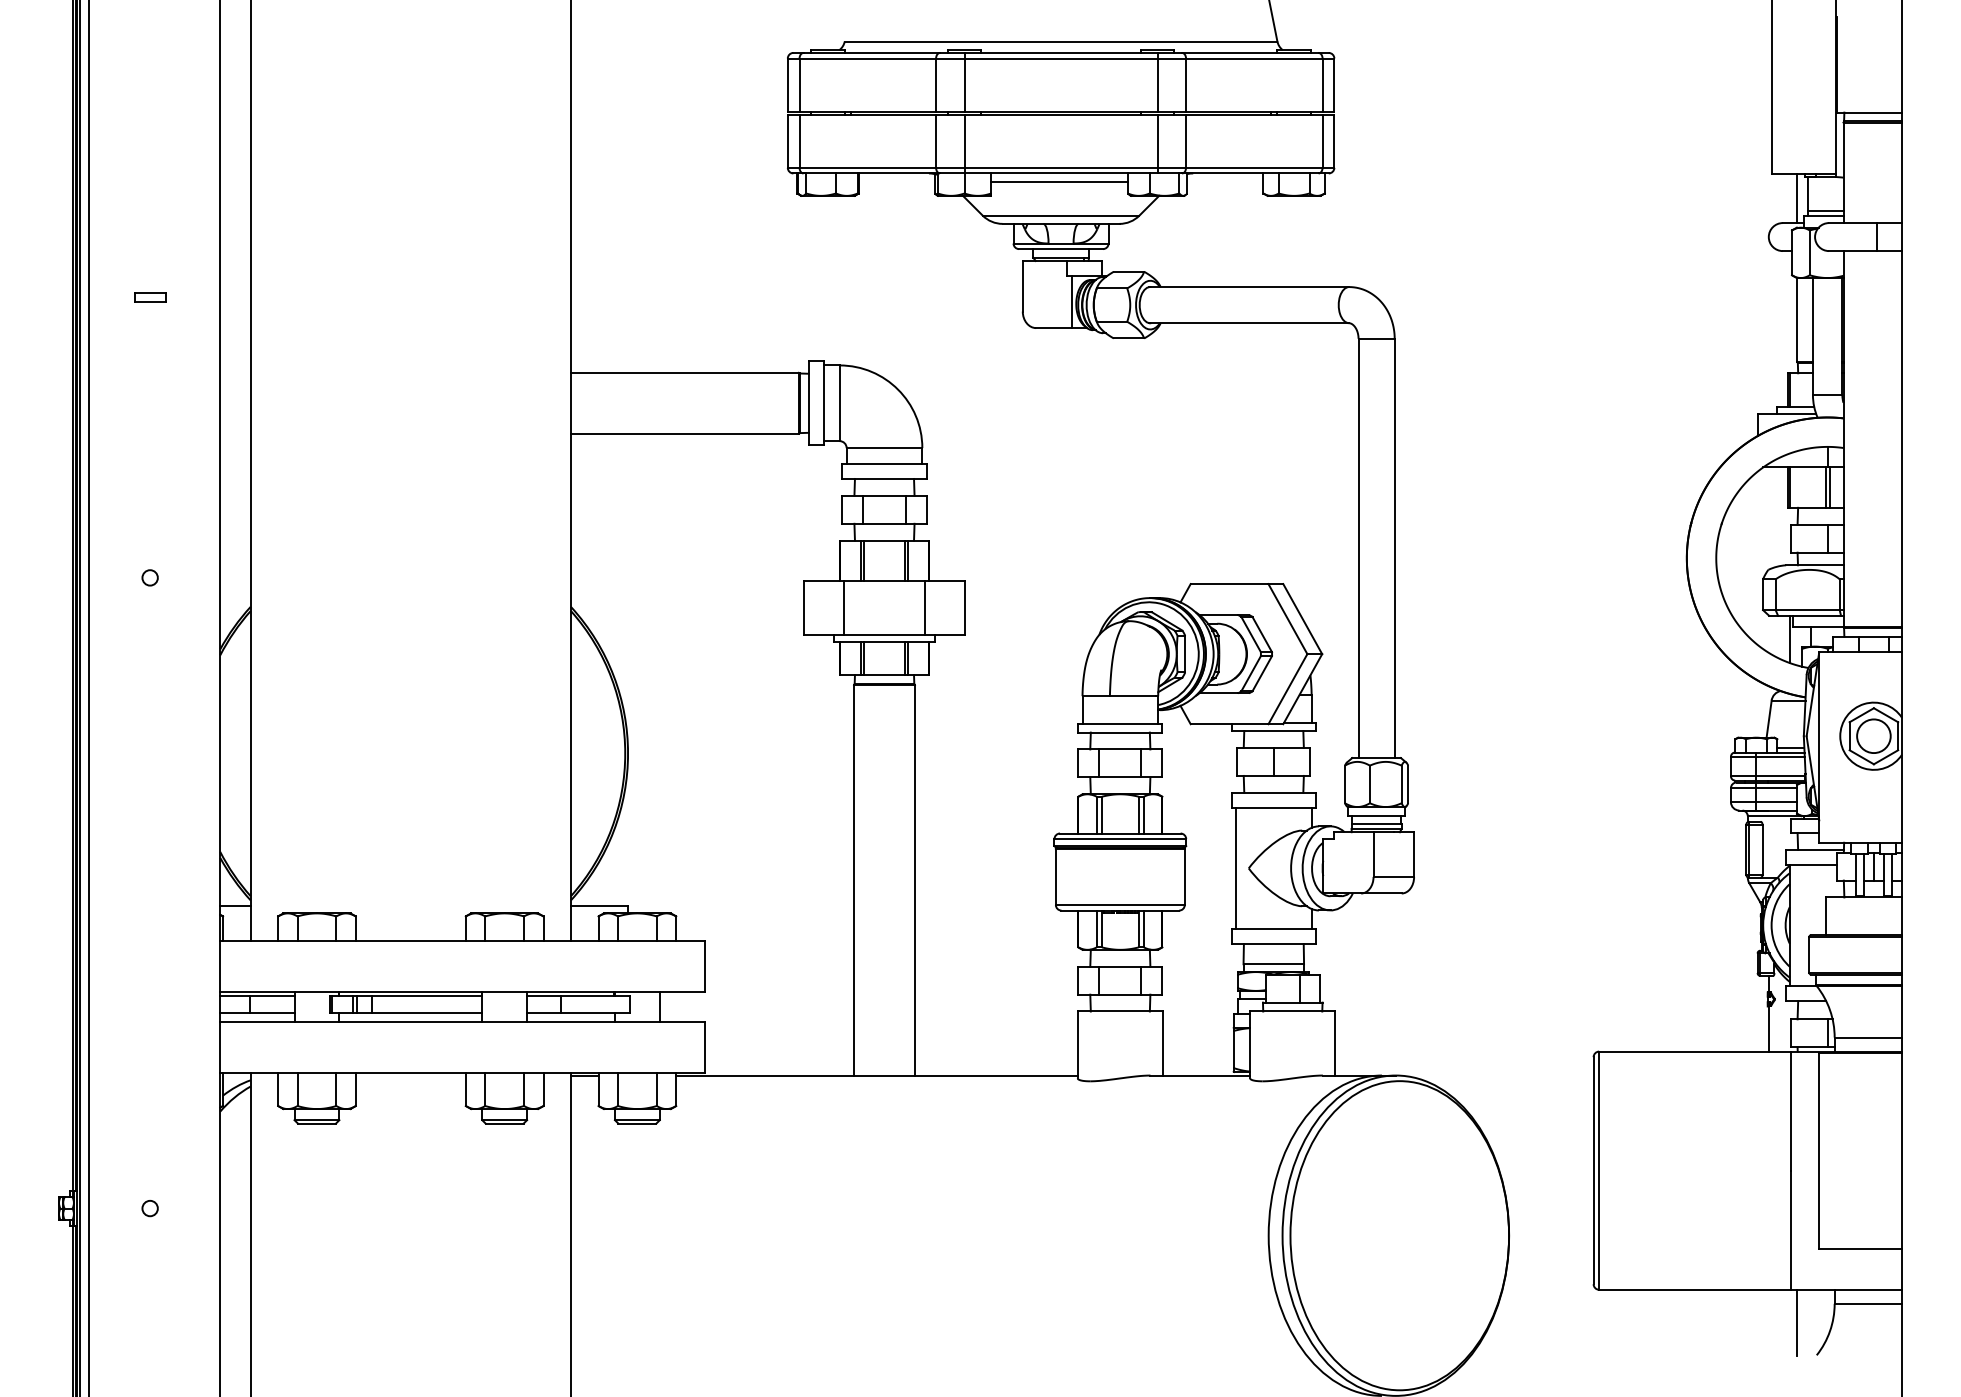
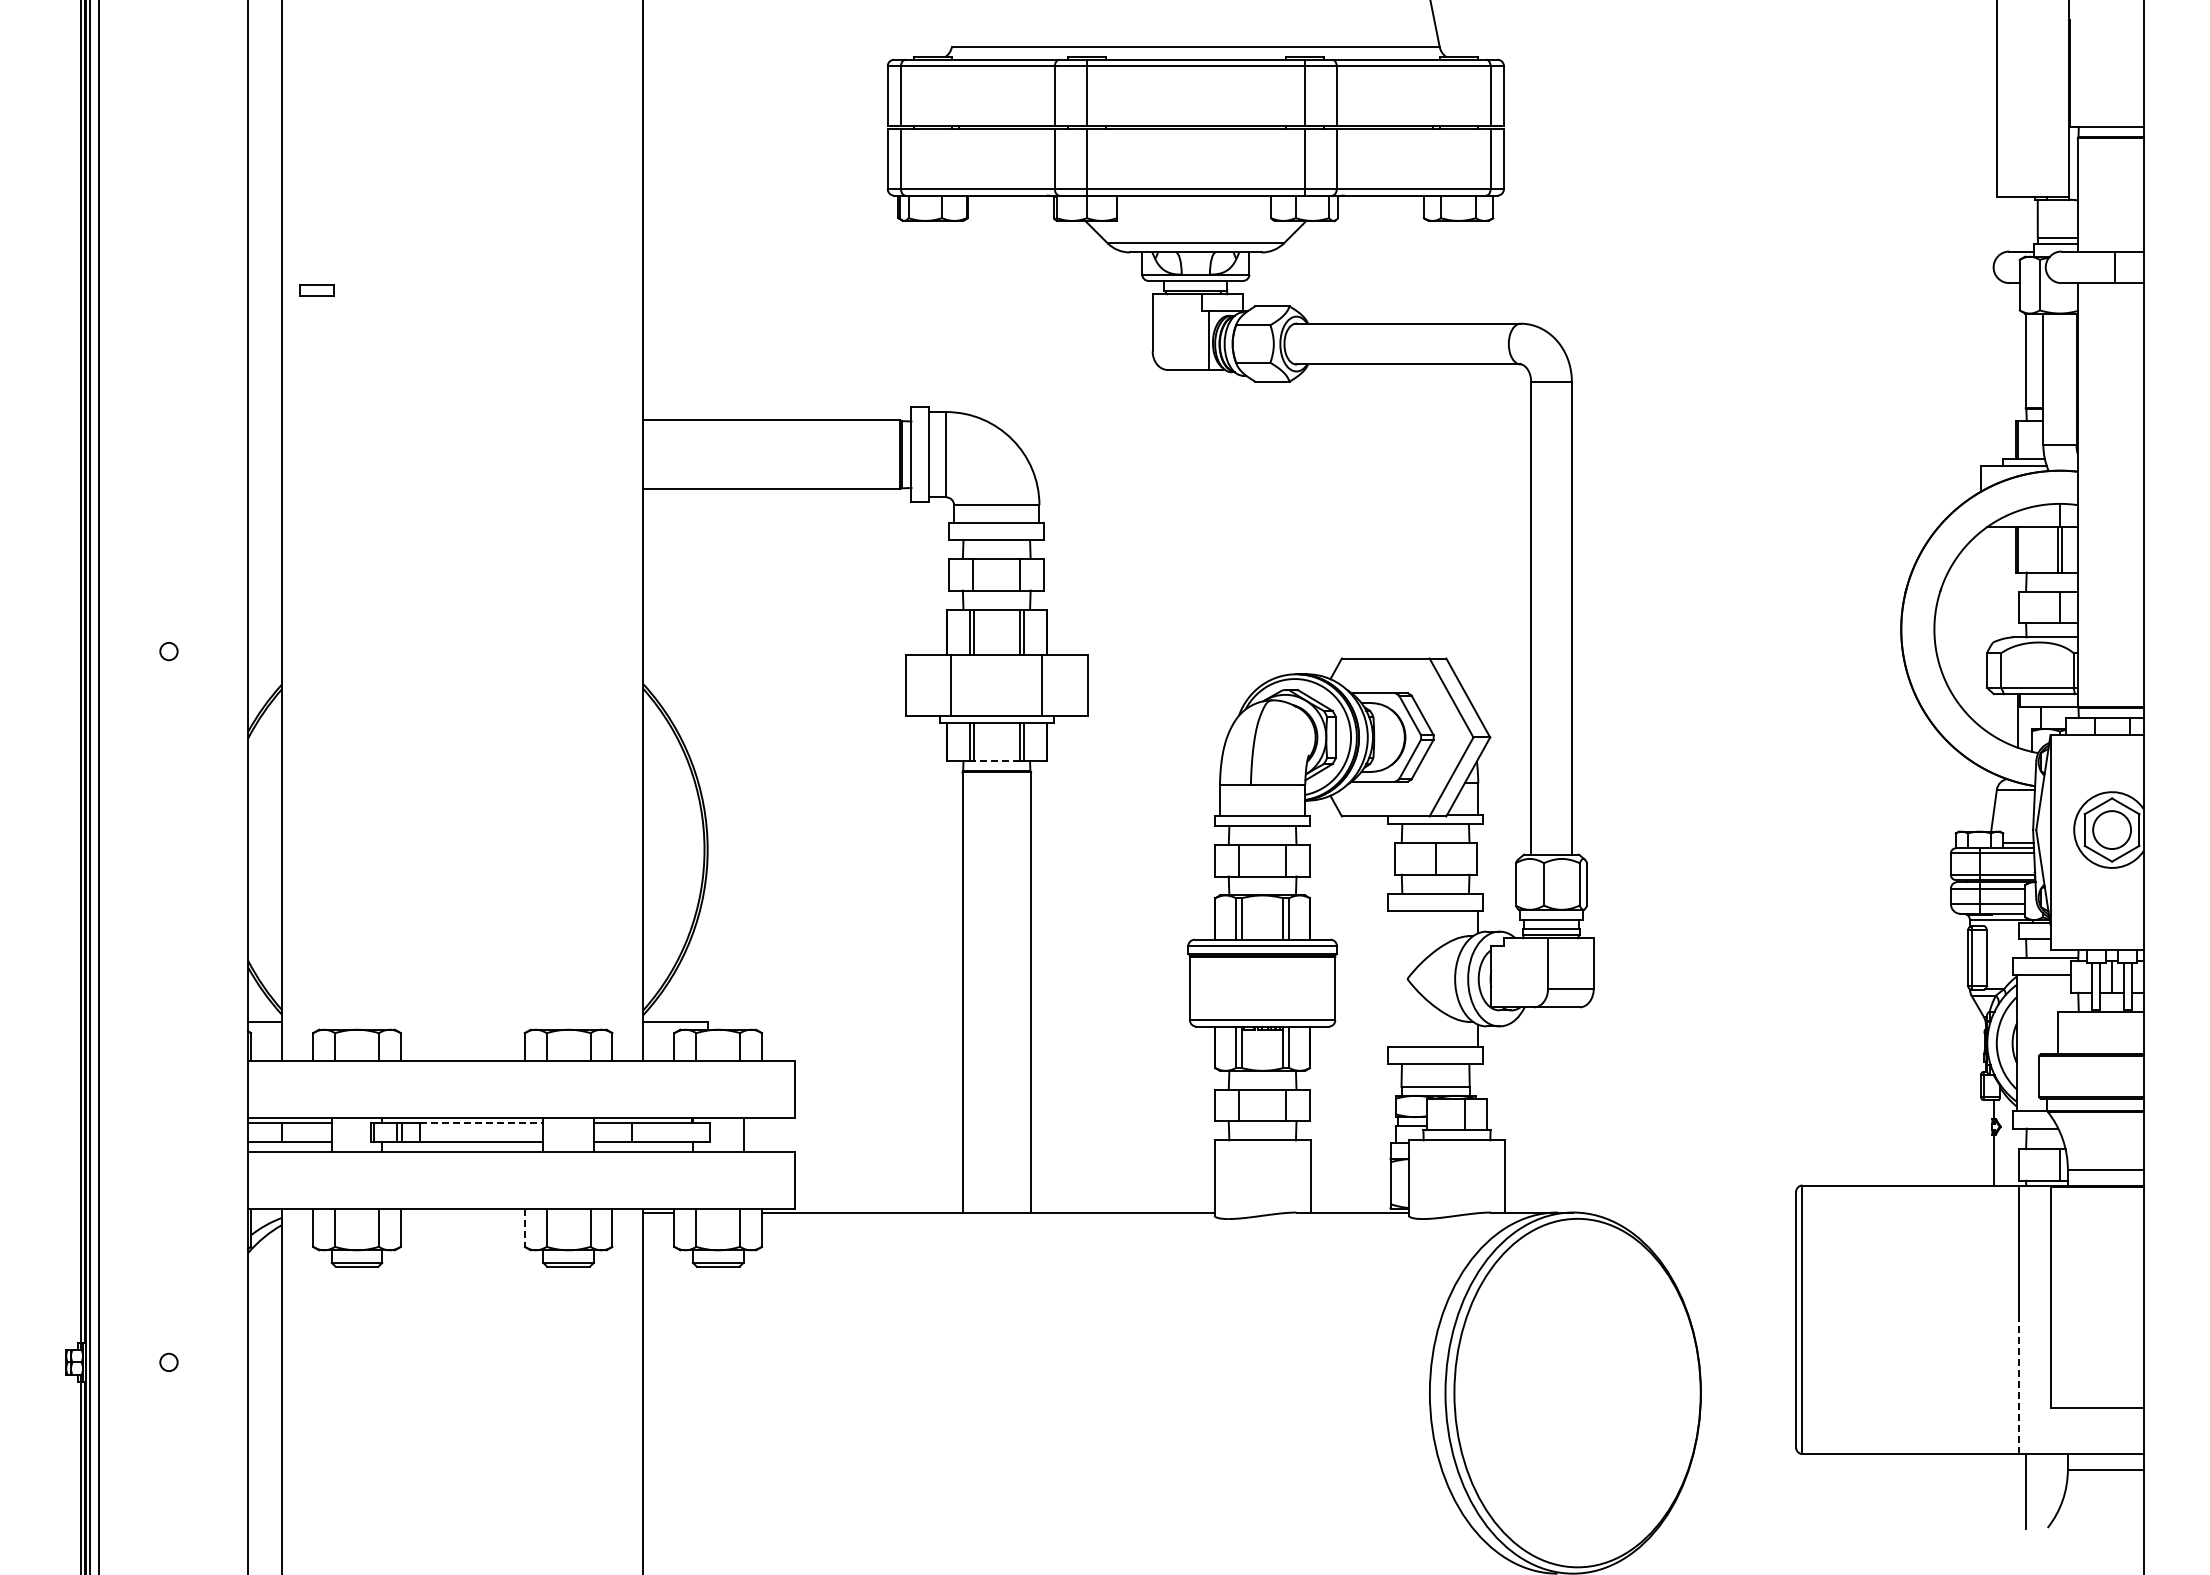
line: (1059, 181) -> (1194, 204), removed
line: (1797, 198) -> (2025, 223), removed
part: (149, 297) -> (316, 290), moved
line: (884, 675) -> (996, 761), solid -> dashed
line: (1236, 867) -> (1393, 978), removed
line: (427, 996) -> (481, 1123), solid -> dashed
line: (465, 1089) -> (524, 1228), solid -> dashed
line: (1790, 1229) -> (2018, 1386), solid -> dashed

